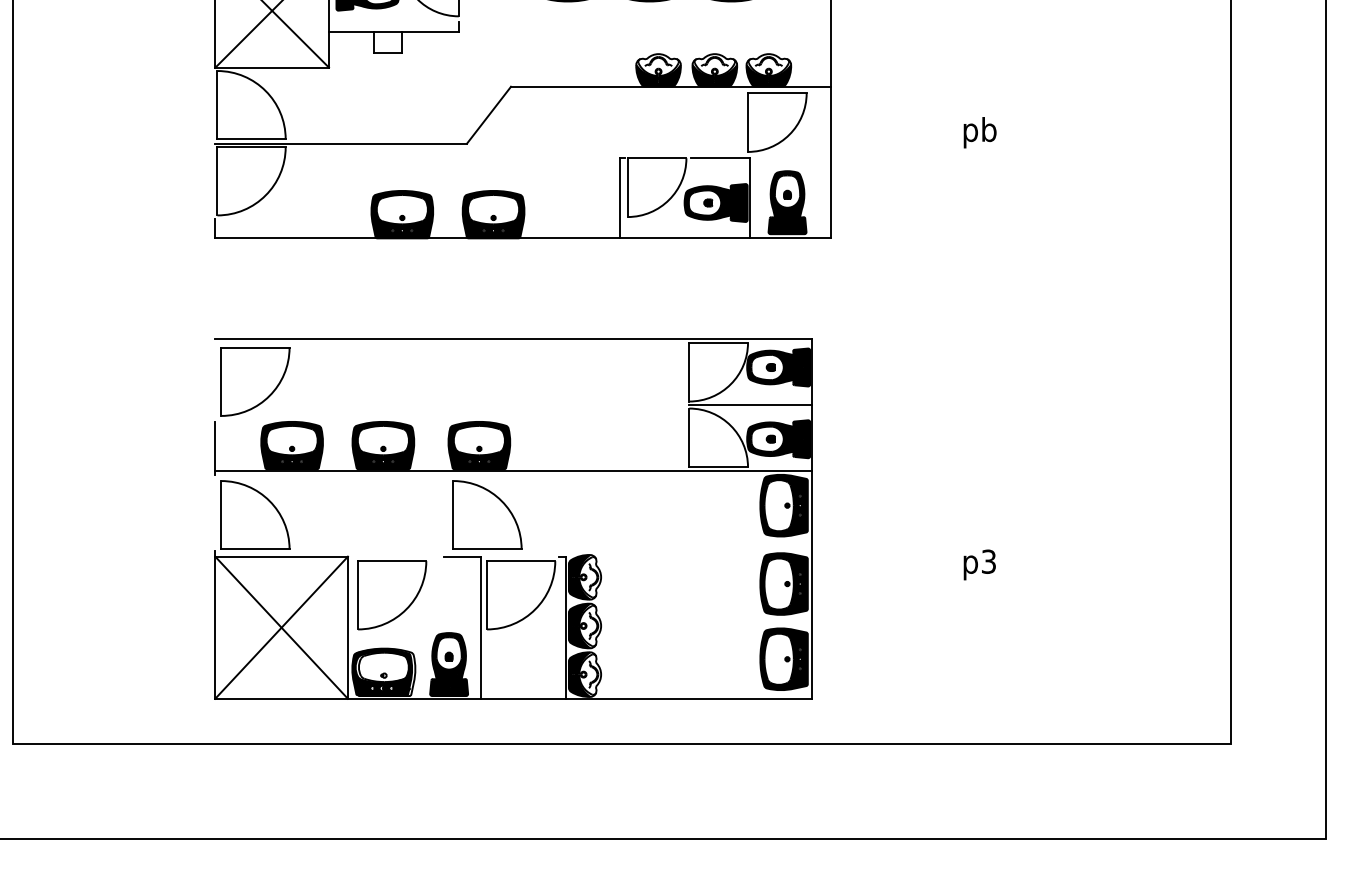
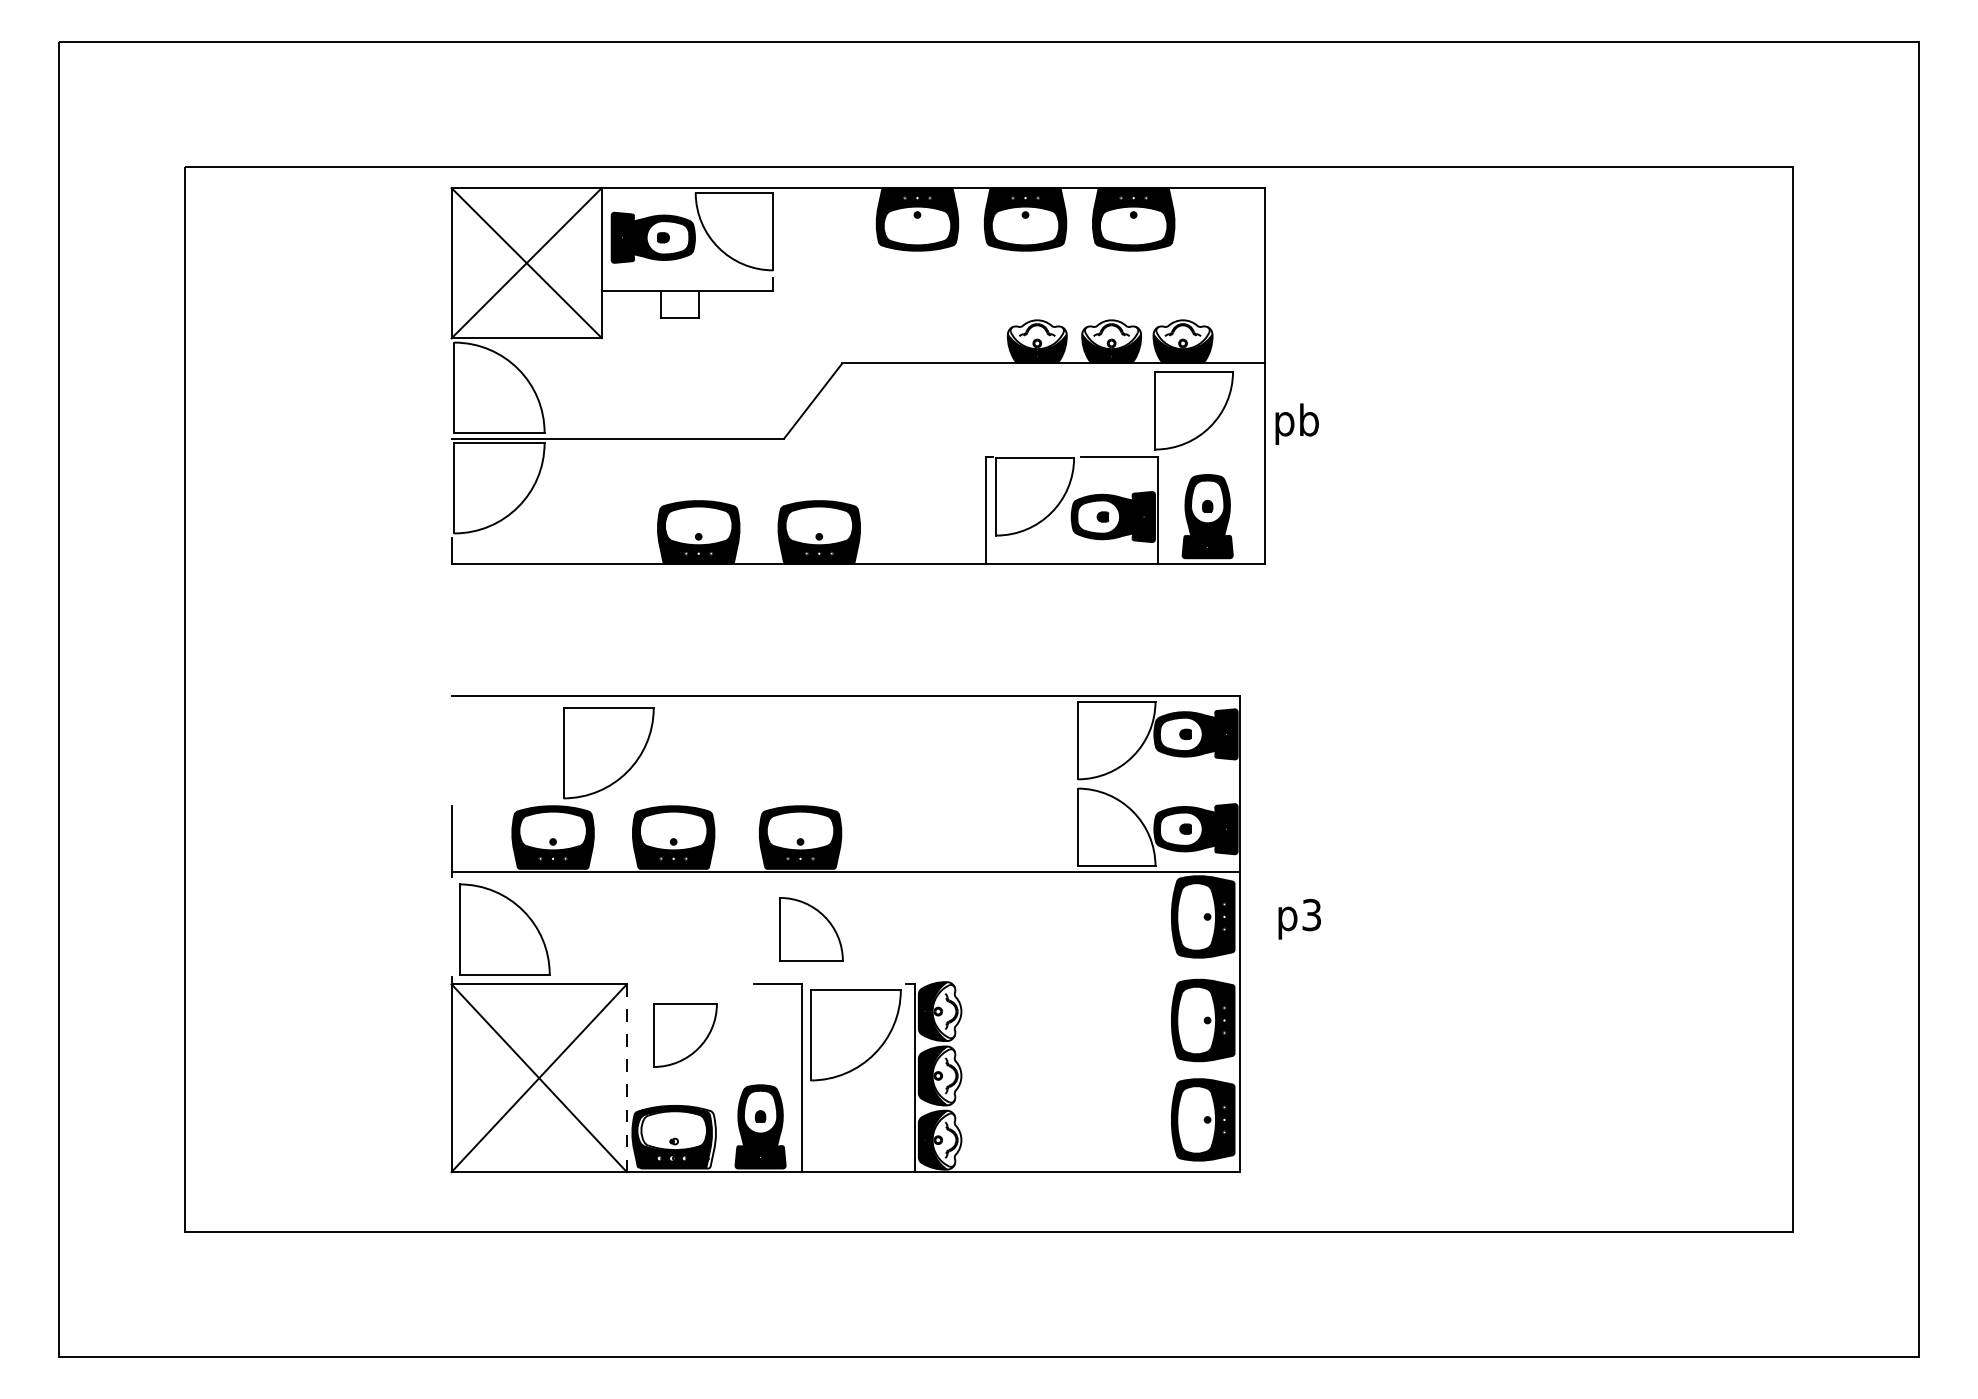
text: (979, 132) -> (1296, 423), moved
part: (255, 381) -> (608, 753), moved
line: (750, 404) -> (1158, 783), removed
part: (487, 515) -> (811, 929), size x0.7
text: (979, 565) -> (1299, 919), moved
part: (392, 595) -> (685, 1035), size x0.7
line: (347, 627) -> (626, 1078), solid -> dashed

